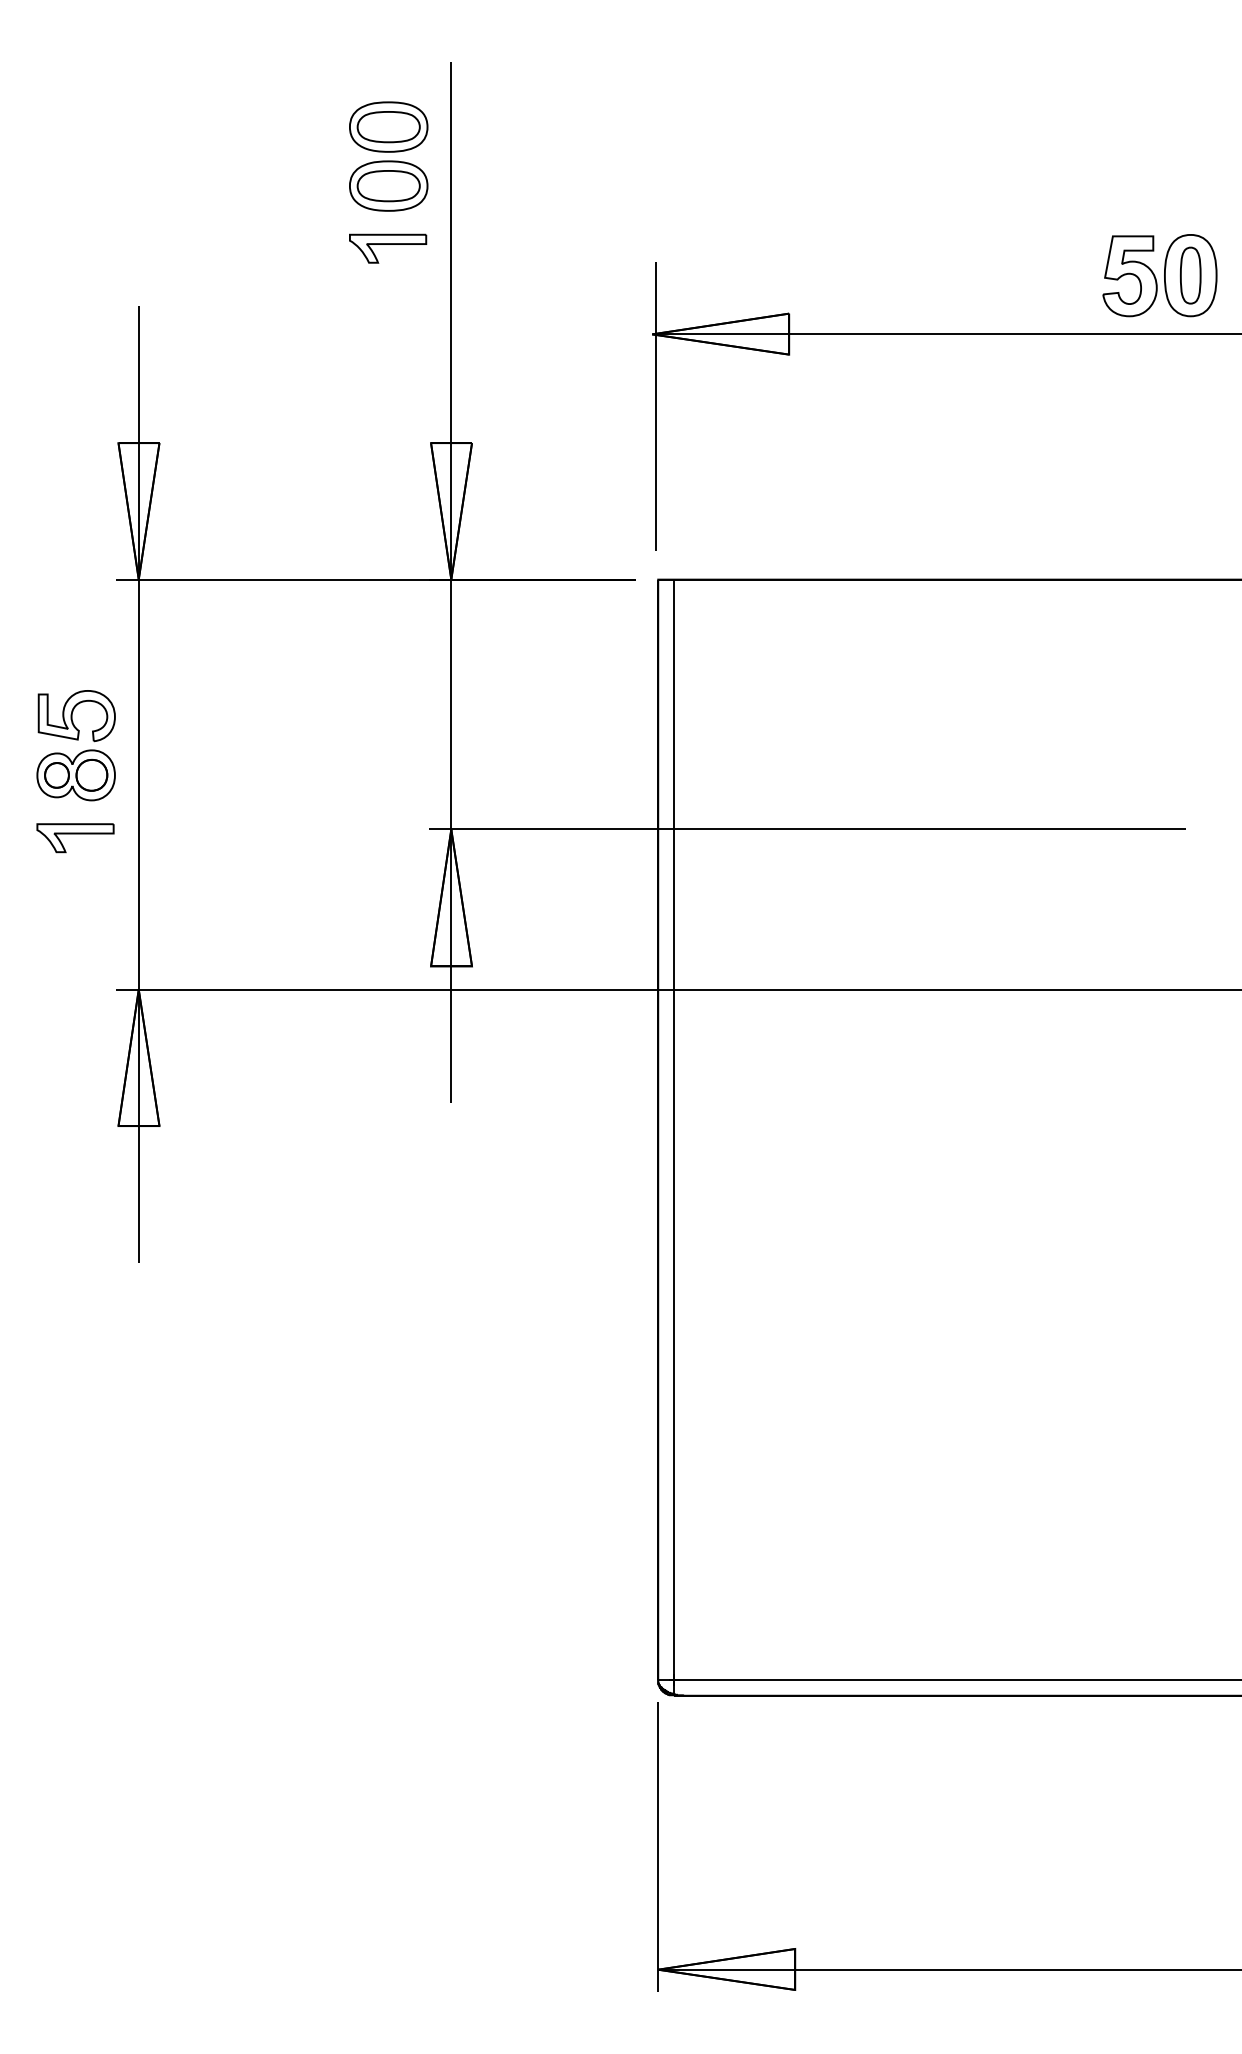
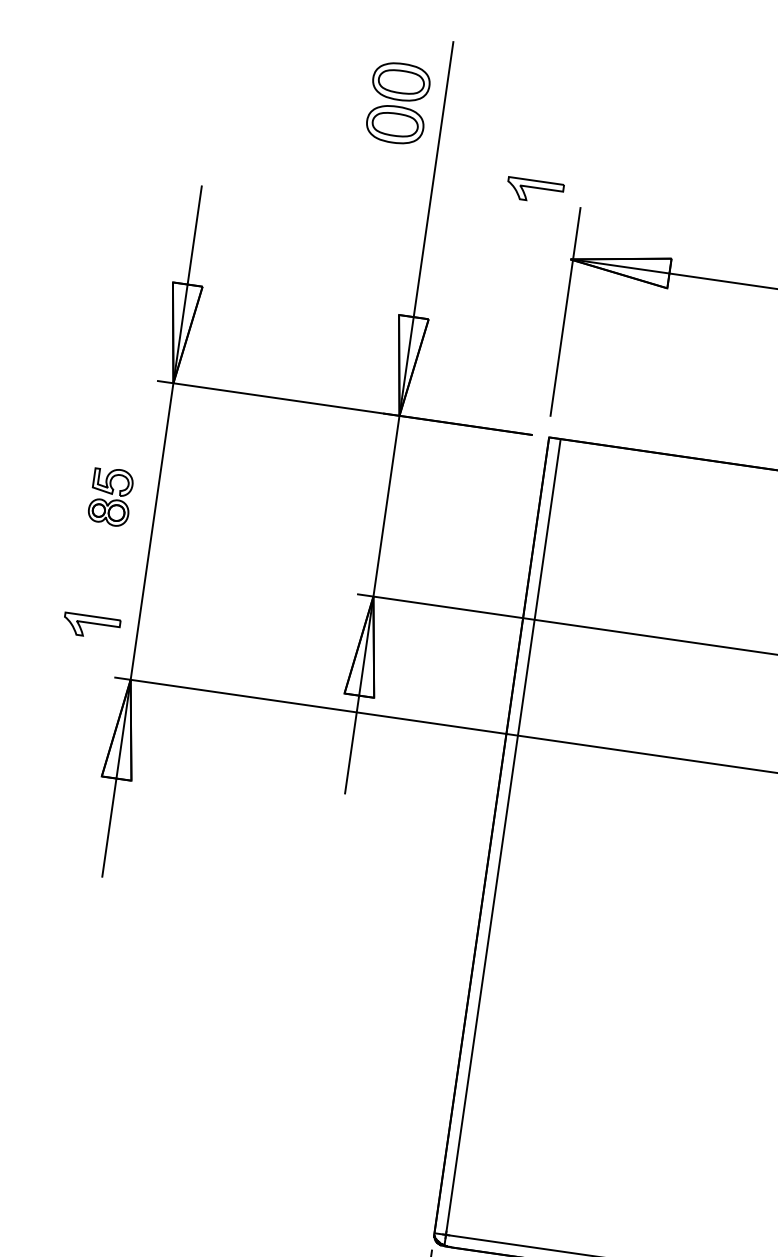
part: (388, 248) -> (535, 190), moved
part: (75, 745) -> (110, 496), size x0.7
part: (75, 838) -> (91, 626), moved

